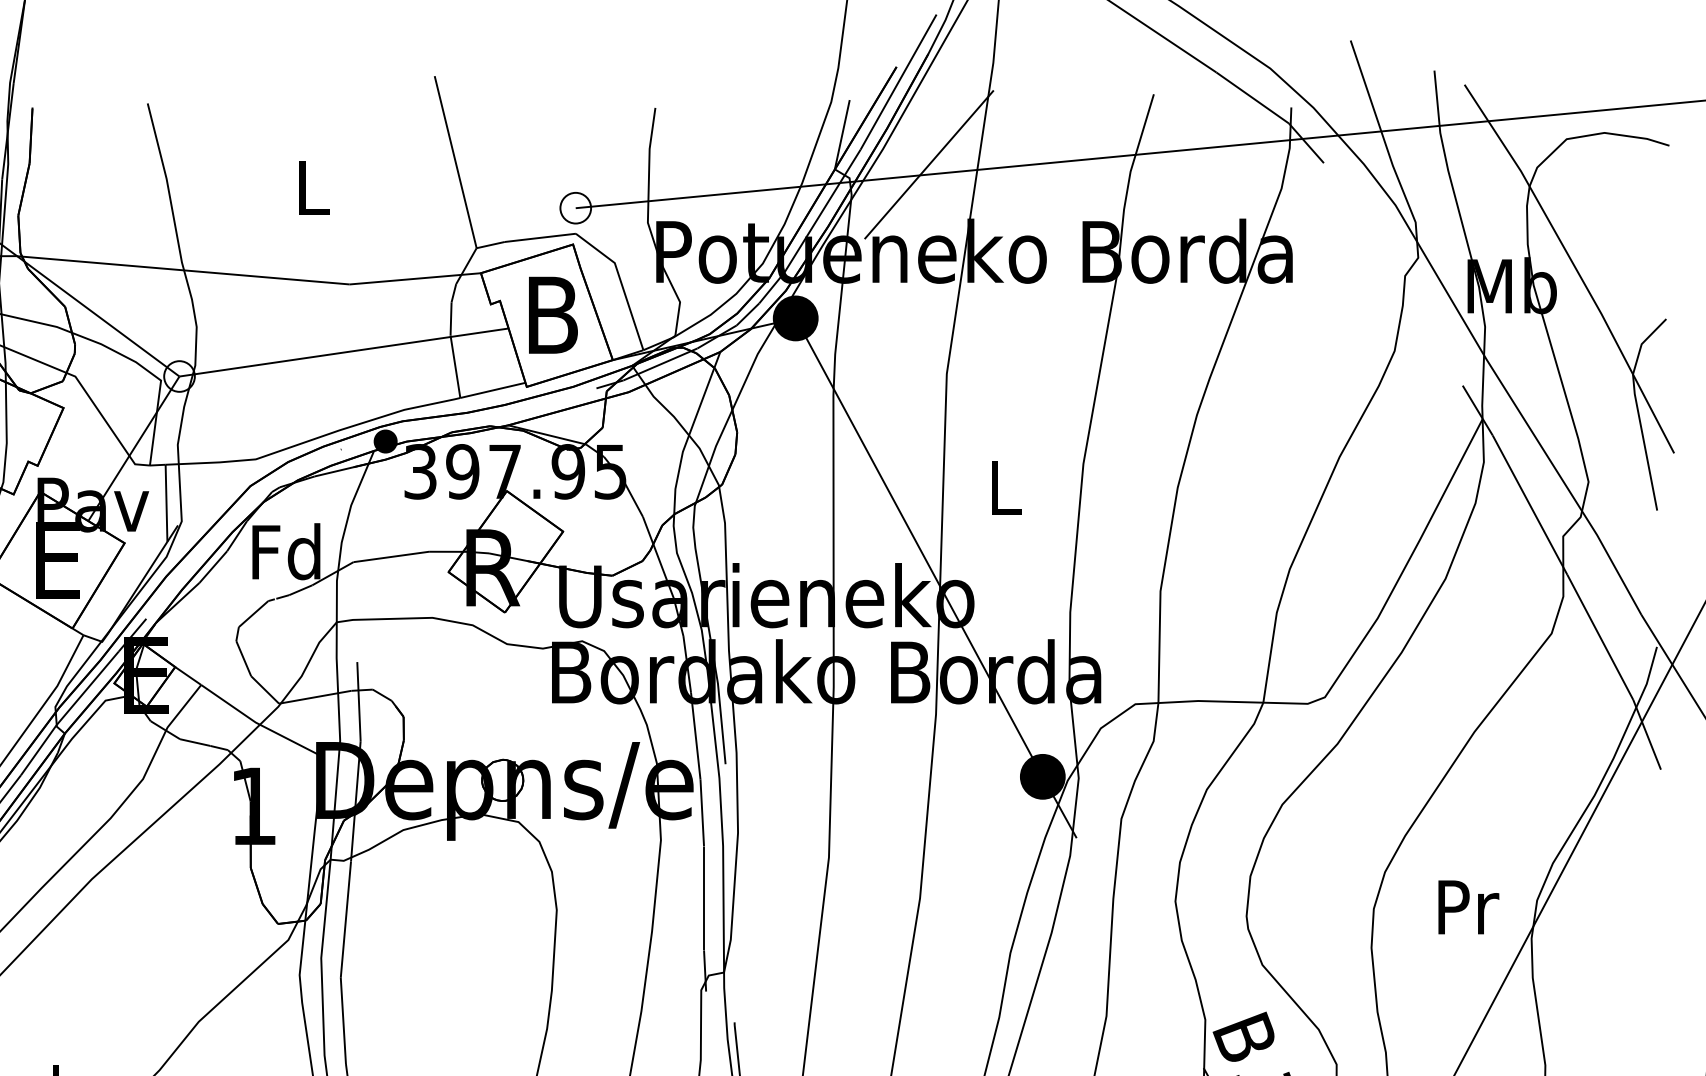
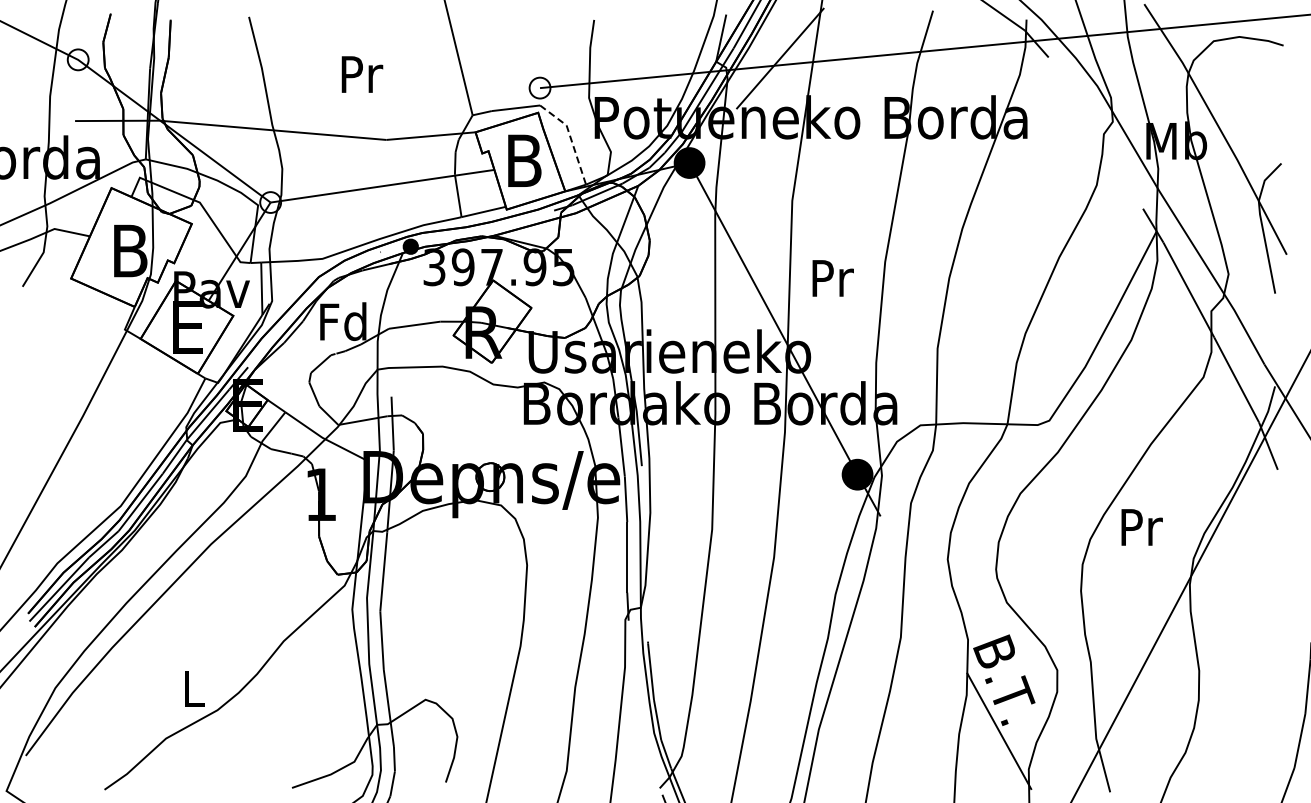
text: (314, 188) -> (362, 74), L -> Pr
line: (620, 282) -> (570, 138), solid -> dashed
text: (1005, 488) -> (832, 278), L -> Pr
text: (1467, 907) -> (1141, 527), moved

